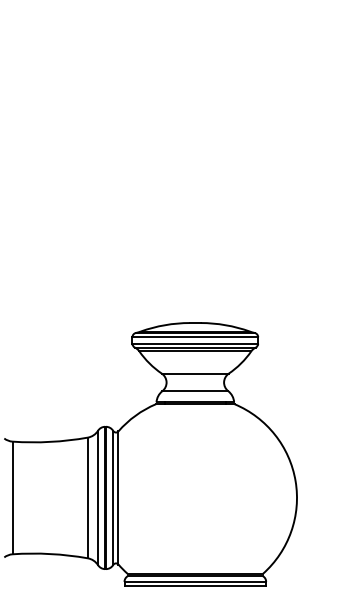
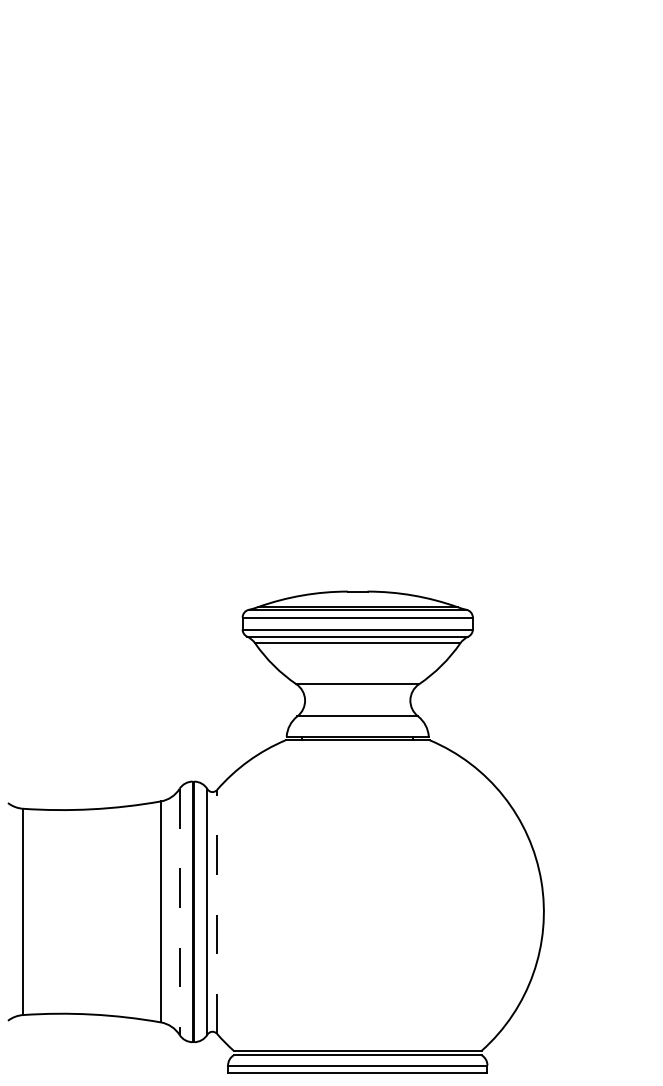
line: (118, 497) -> (217, 911), solid -> dashed
line: (98, 498) -> (180, 912), solid -> dashed

